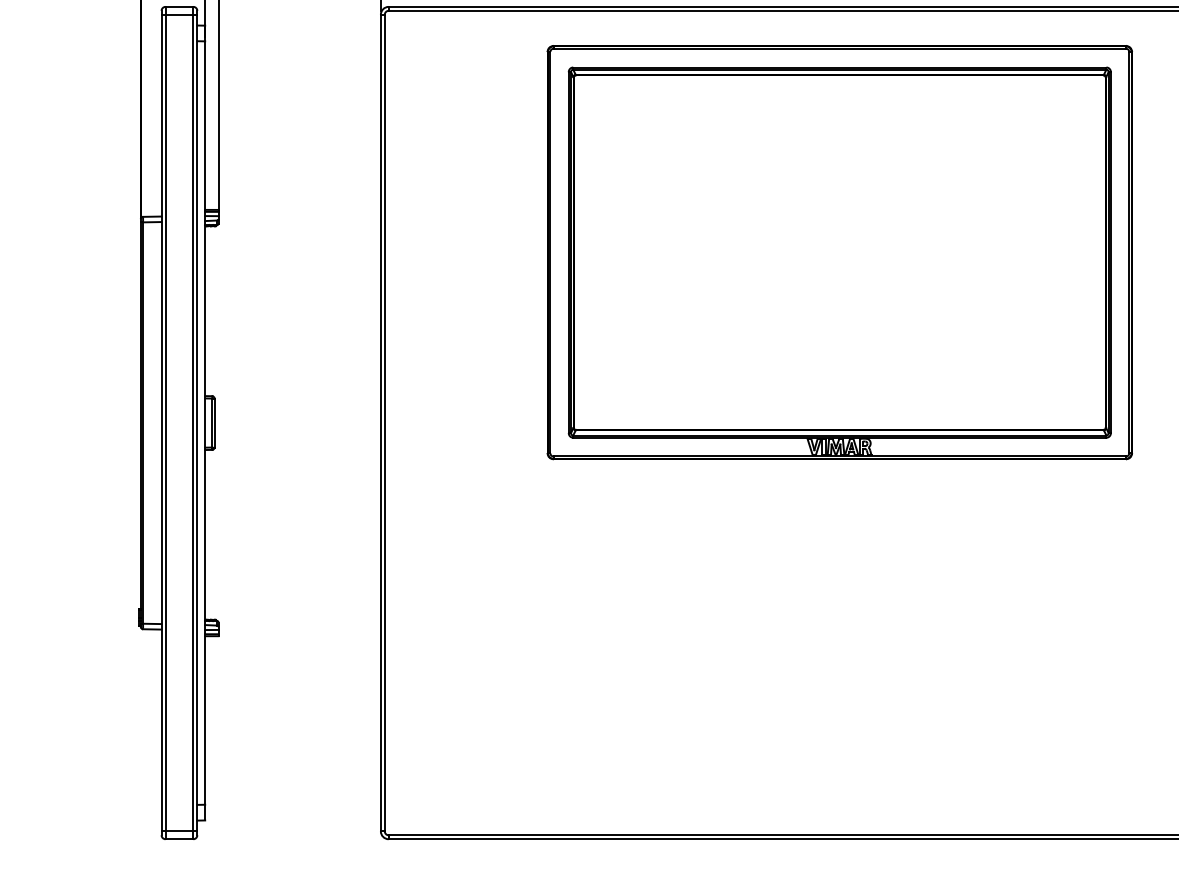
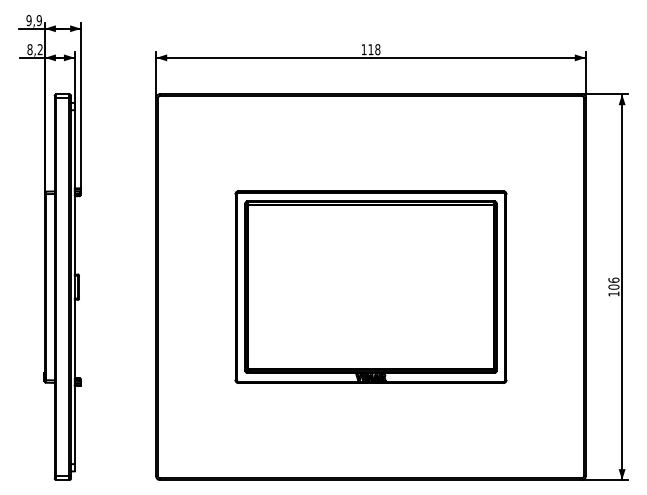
part: (838, 251) -> (370, 286), moved

